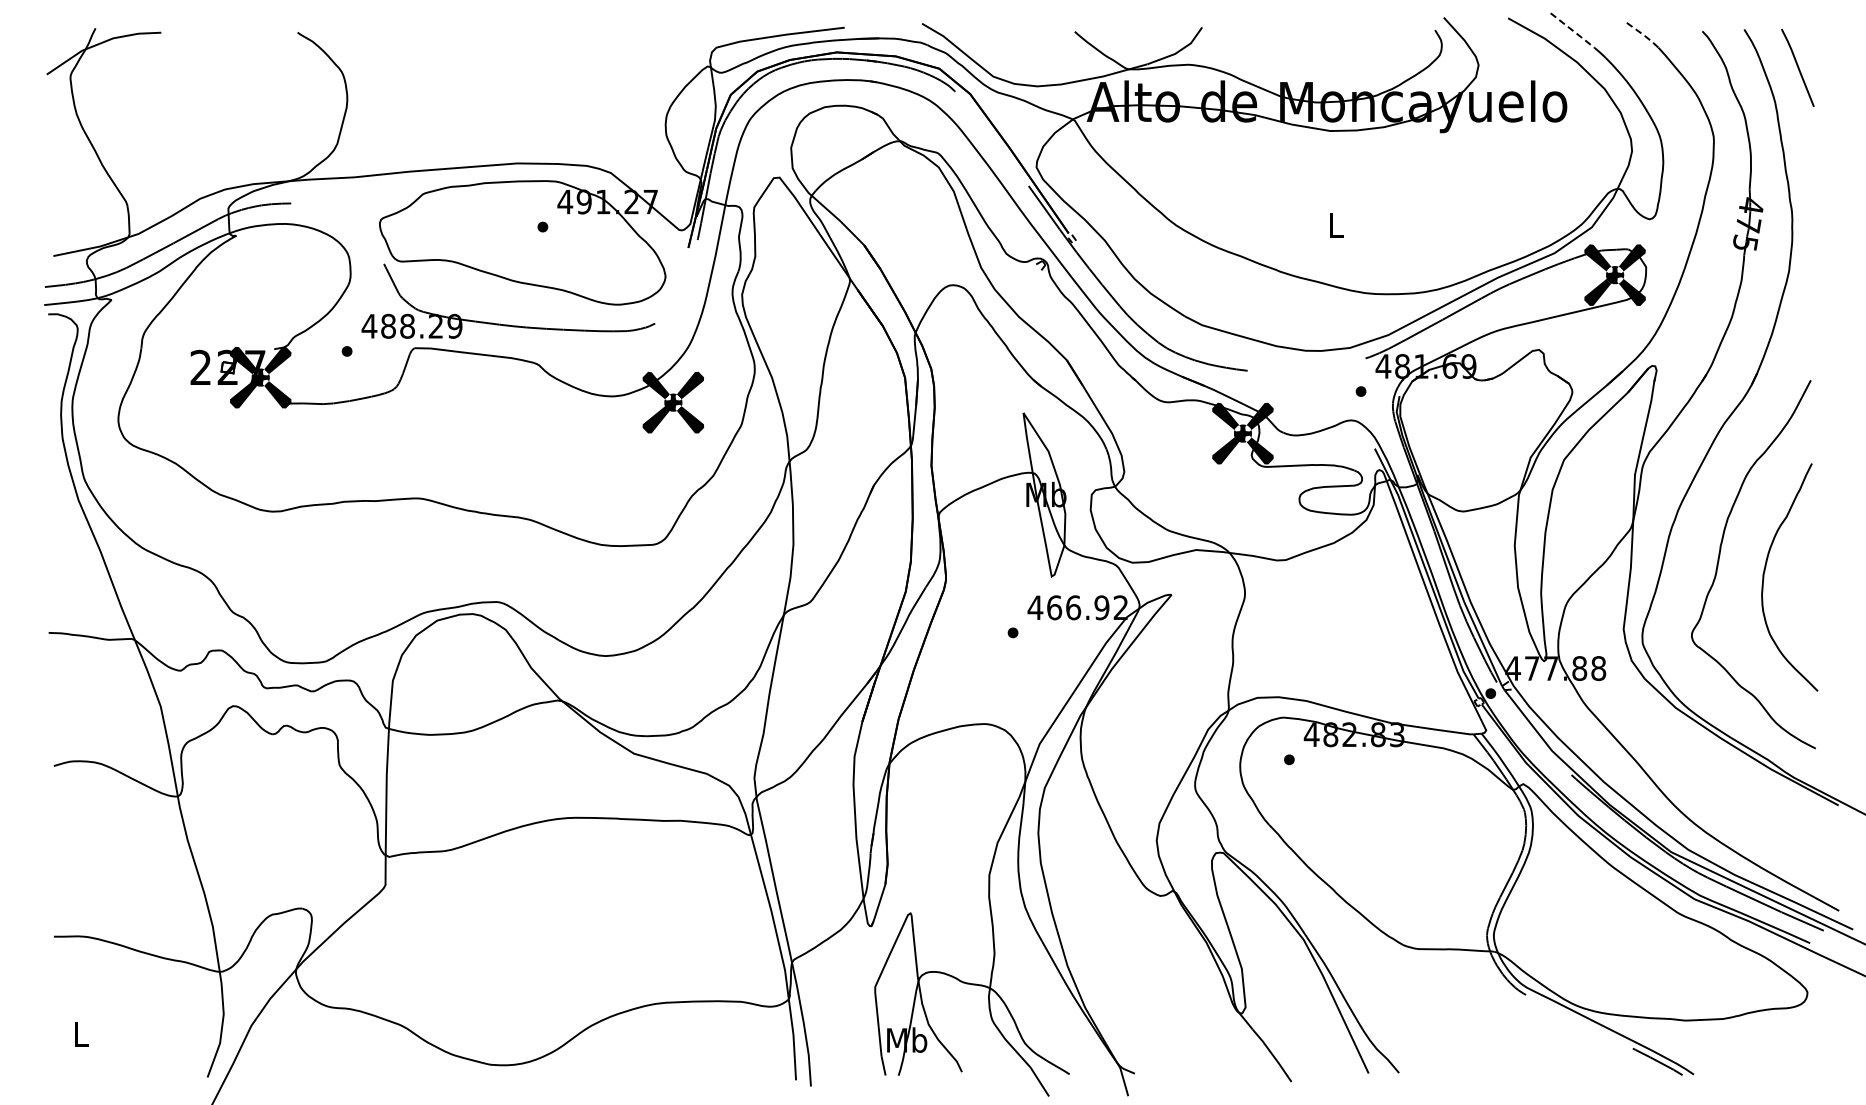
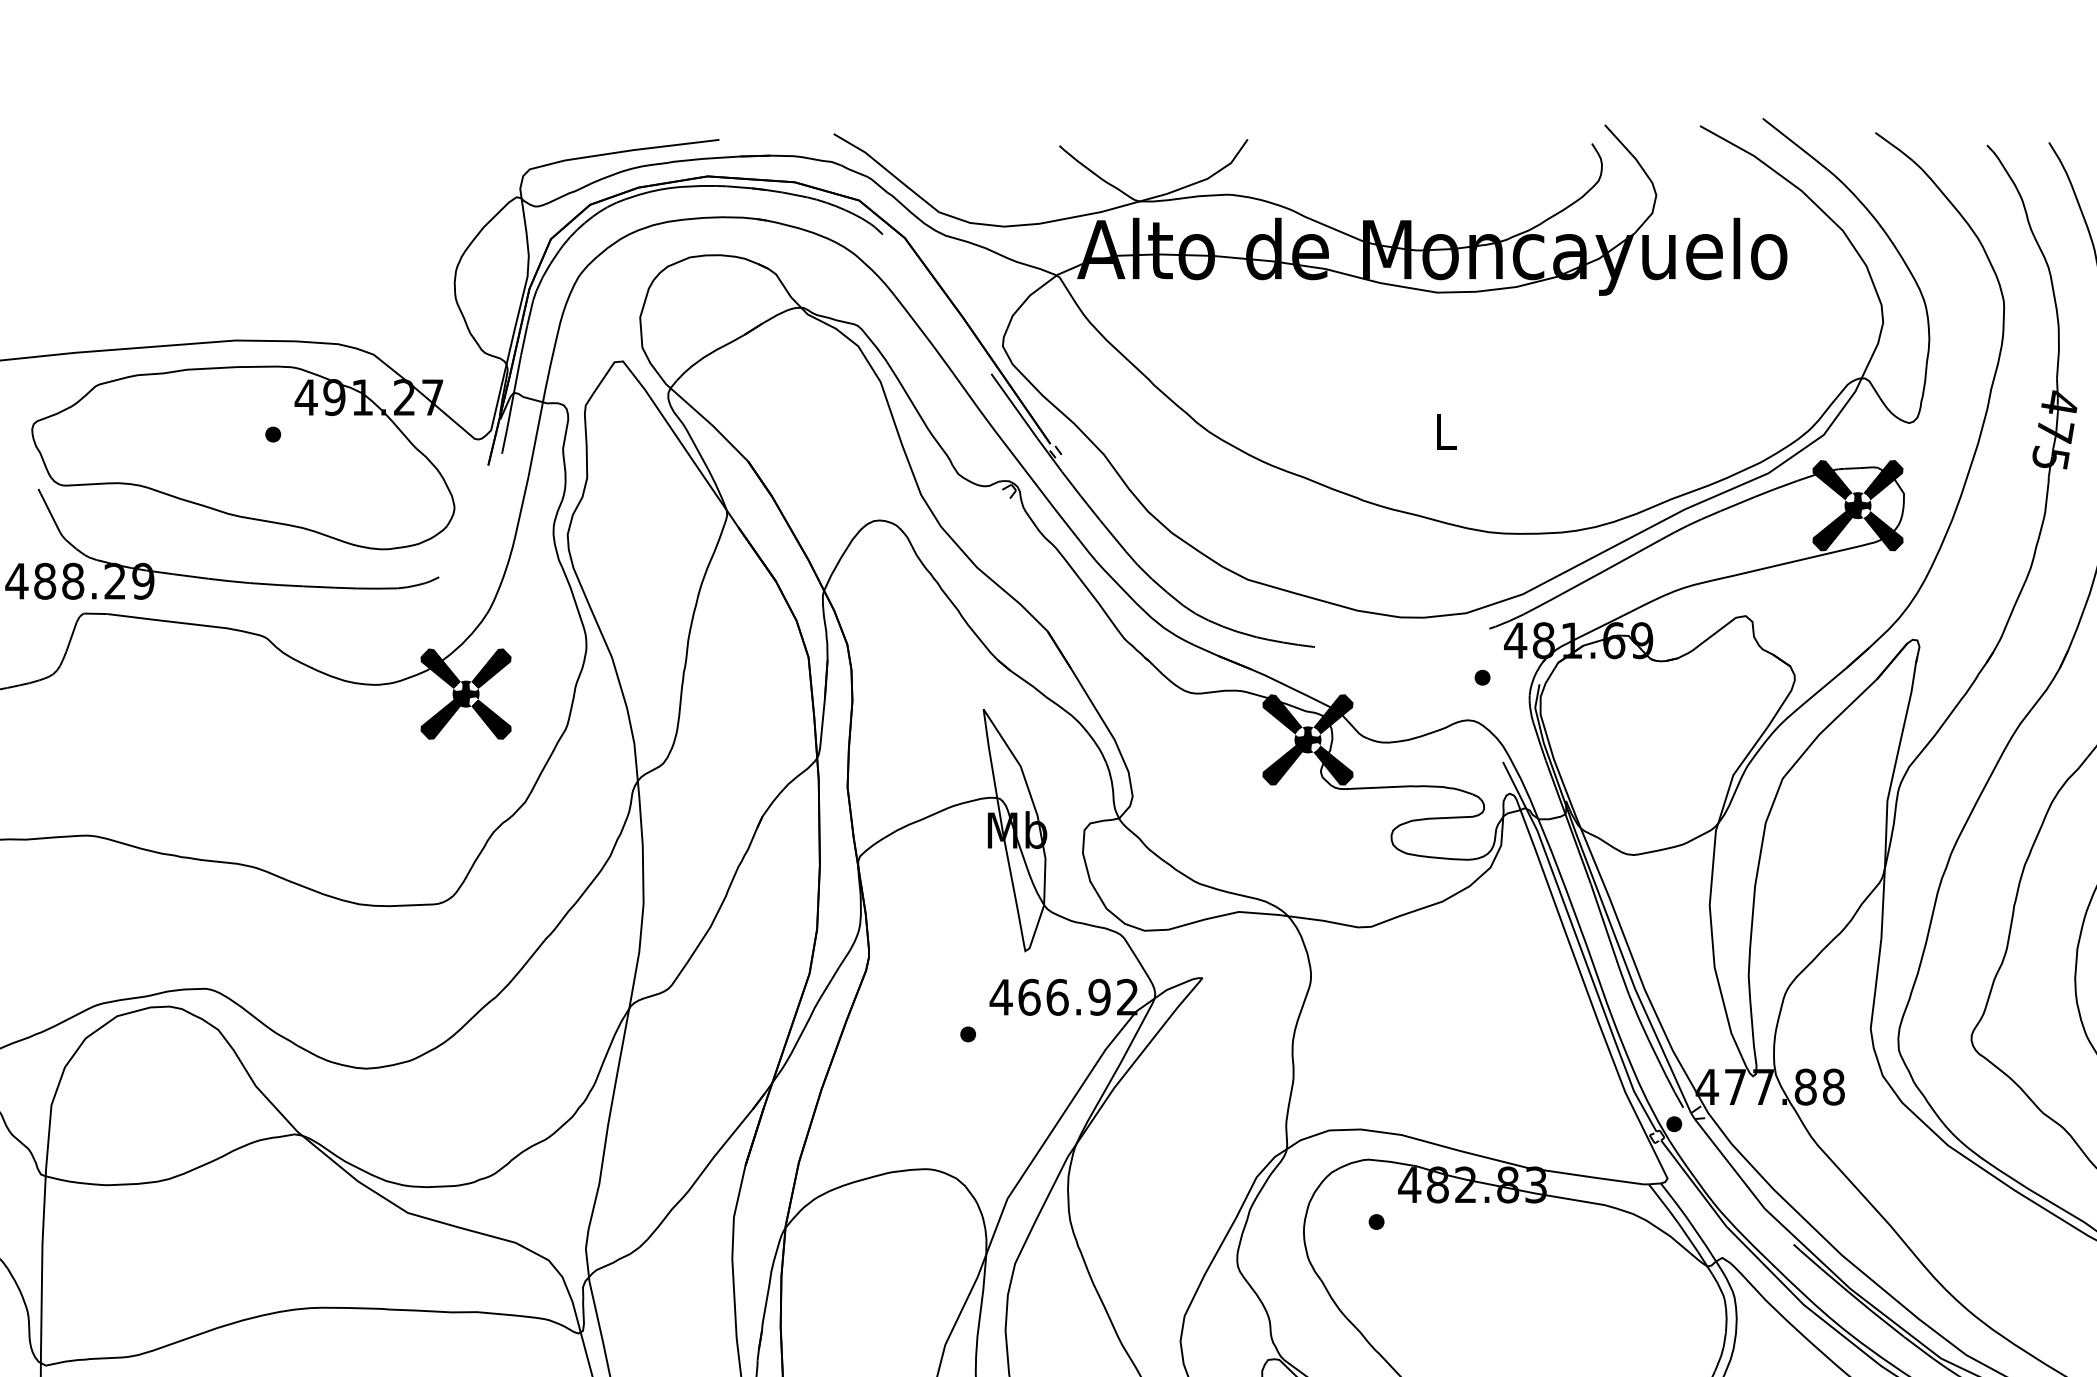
line: (1573, 30) -> (1796, 144), dashed -> solid
line: (1643, 35) -> (1900, 151), dashed -> solid

